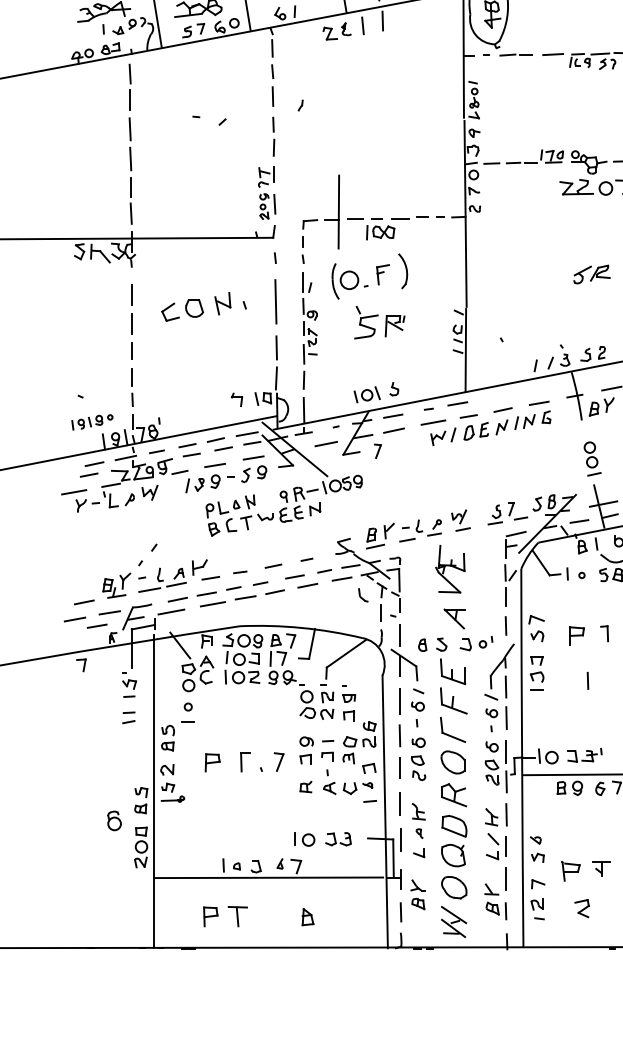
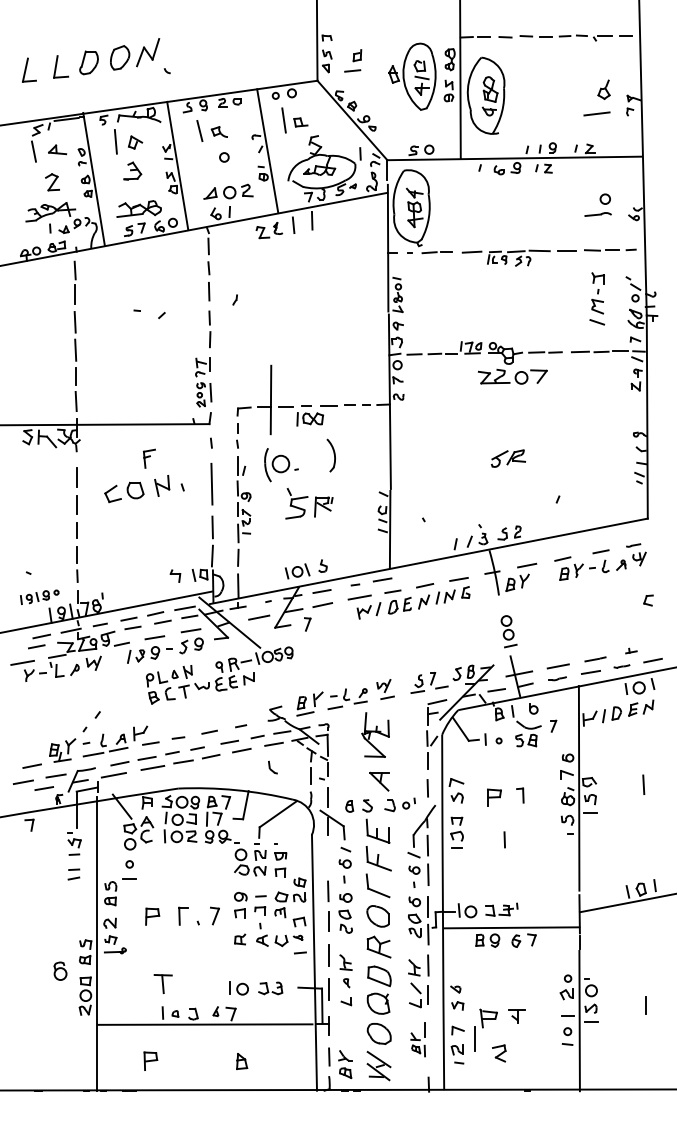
part: (383, 274) -> (149, 458), moved
part: (362, 595) -> (272, 767), moved
line: (399, 700) -> (474, 1038), moved
part: (494, 893) -> (417, 1039), size x0.7
part: (418, 894) -> (345, 1064), moved
part: (237, 916) -> (162, 983), moved

